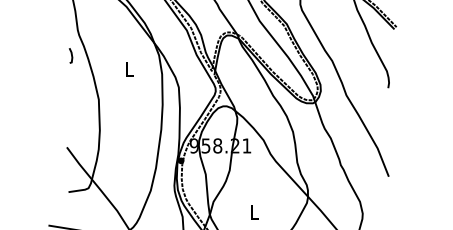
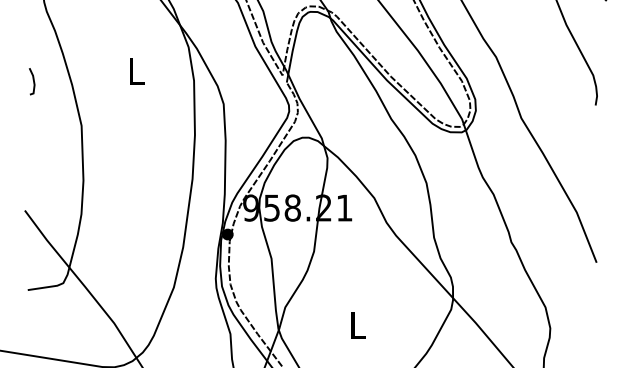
line: (71, 55) -> (33, 81), moved

